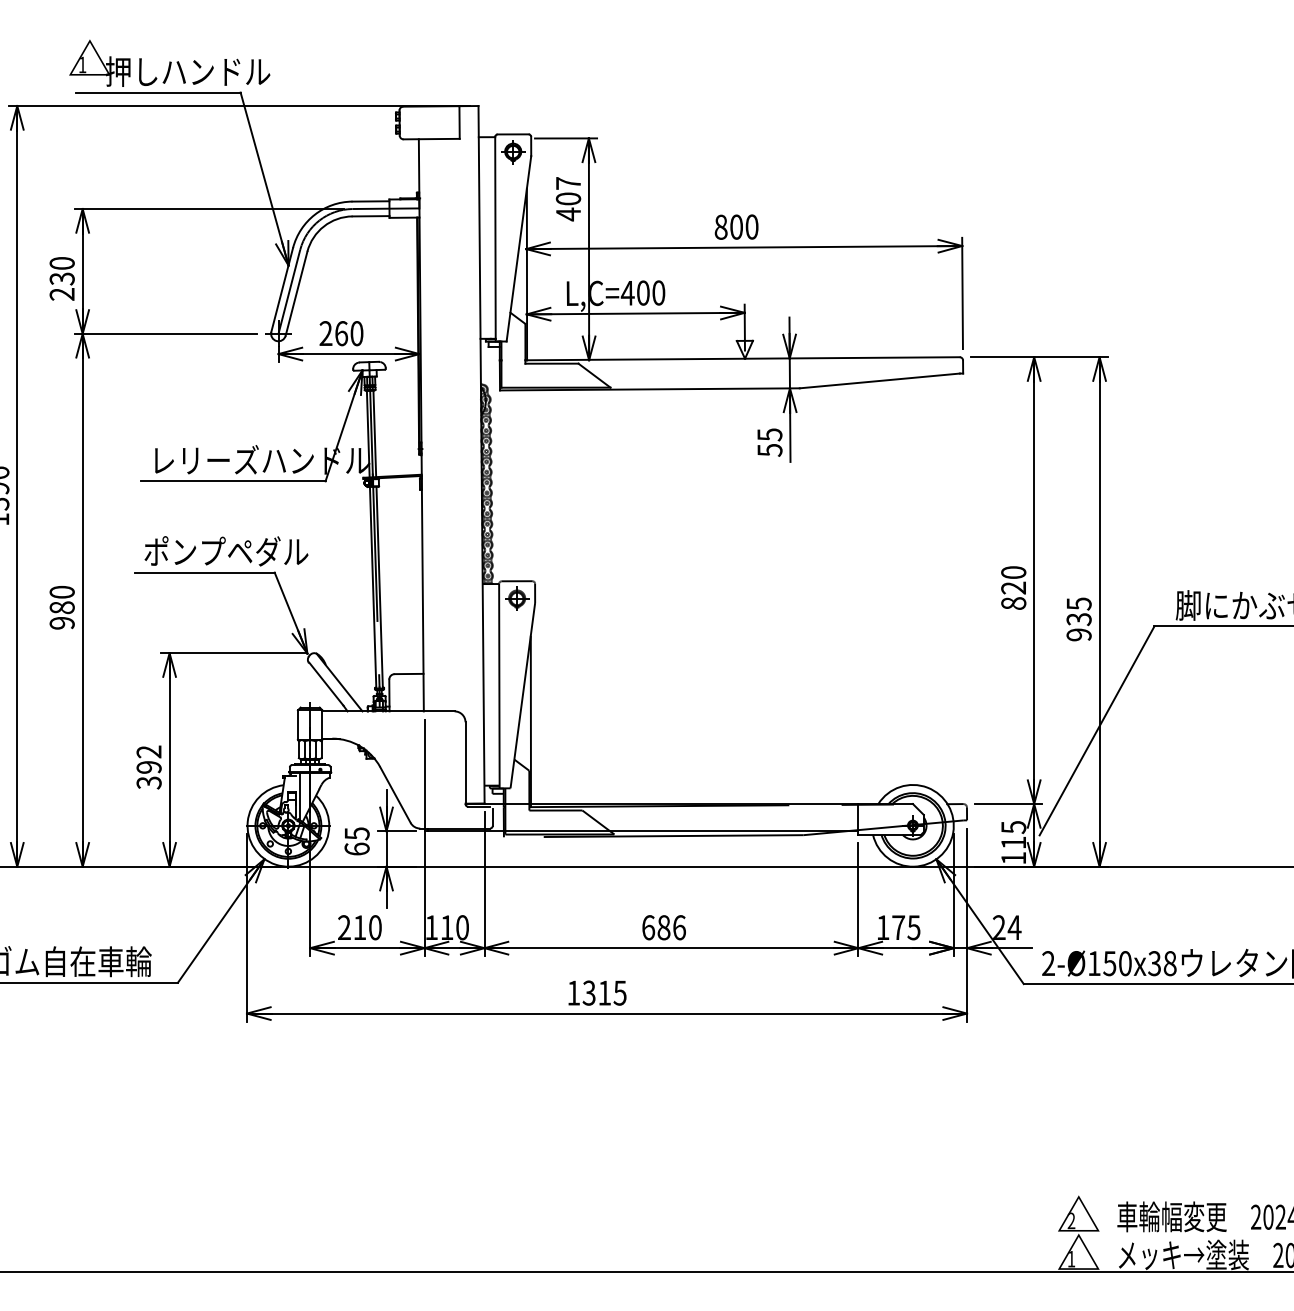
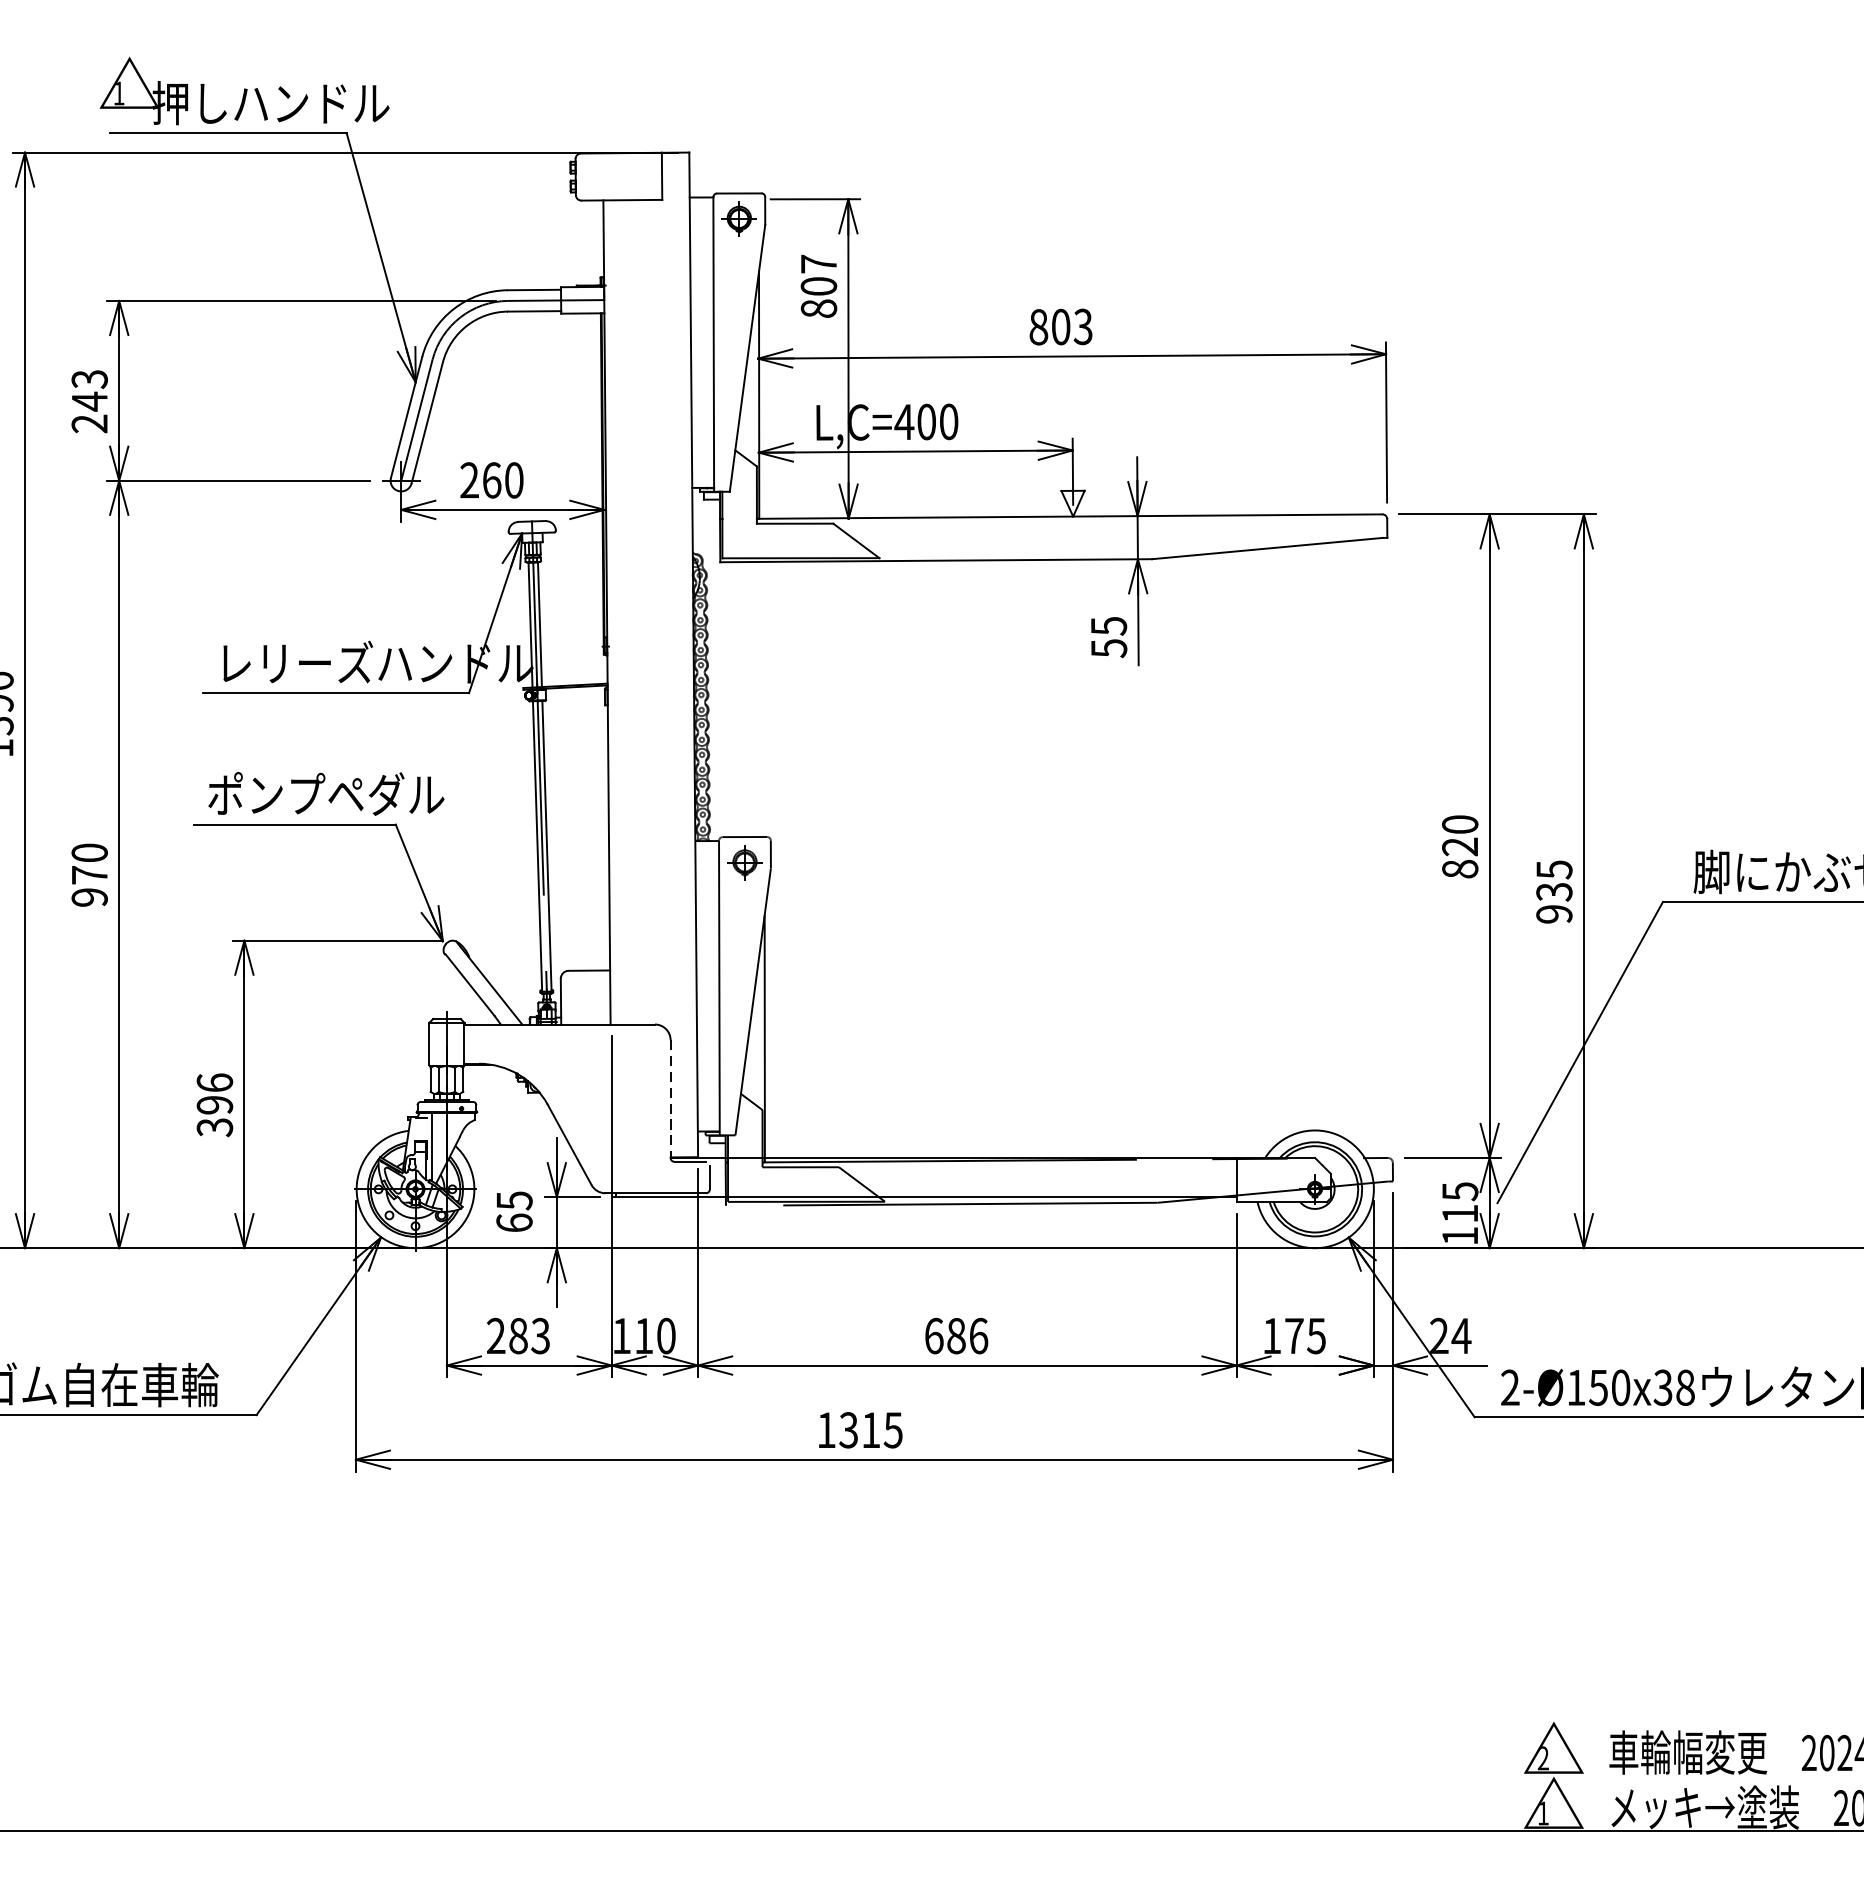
text: (568, 214) -> (818, 308), 407 -> 807
text: (751, 226) -> (1082, 326), 800 -> 803
text: (61, 271) -> (88, 390), 230 -> 243
text: (61, 607) -> (88, 874), 980 -> 970
text: (148, 751) -> (214, 1082), 392 -> 396
line: (465, 763) -> (670, 1099), solid -> dashed
text: (367, 927) -> (529, 1335), 210 -> 283

